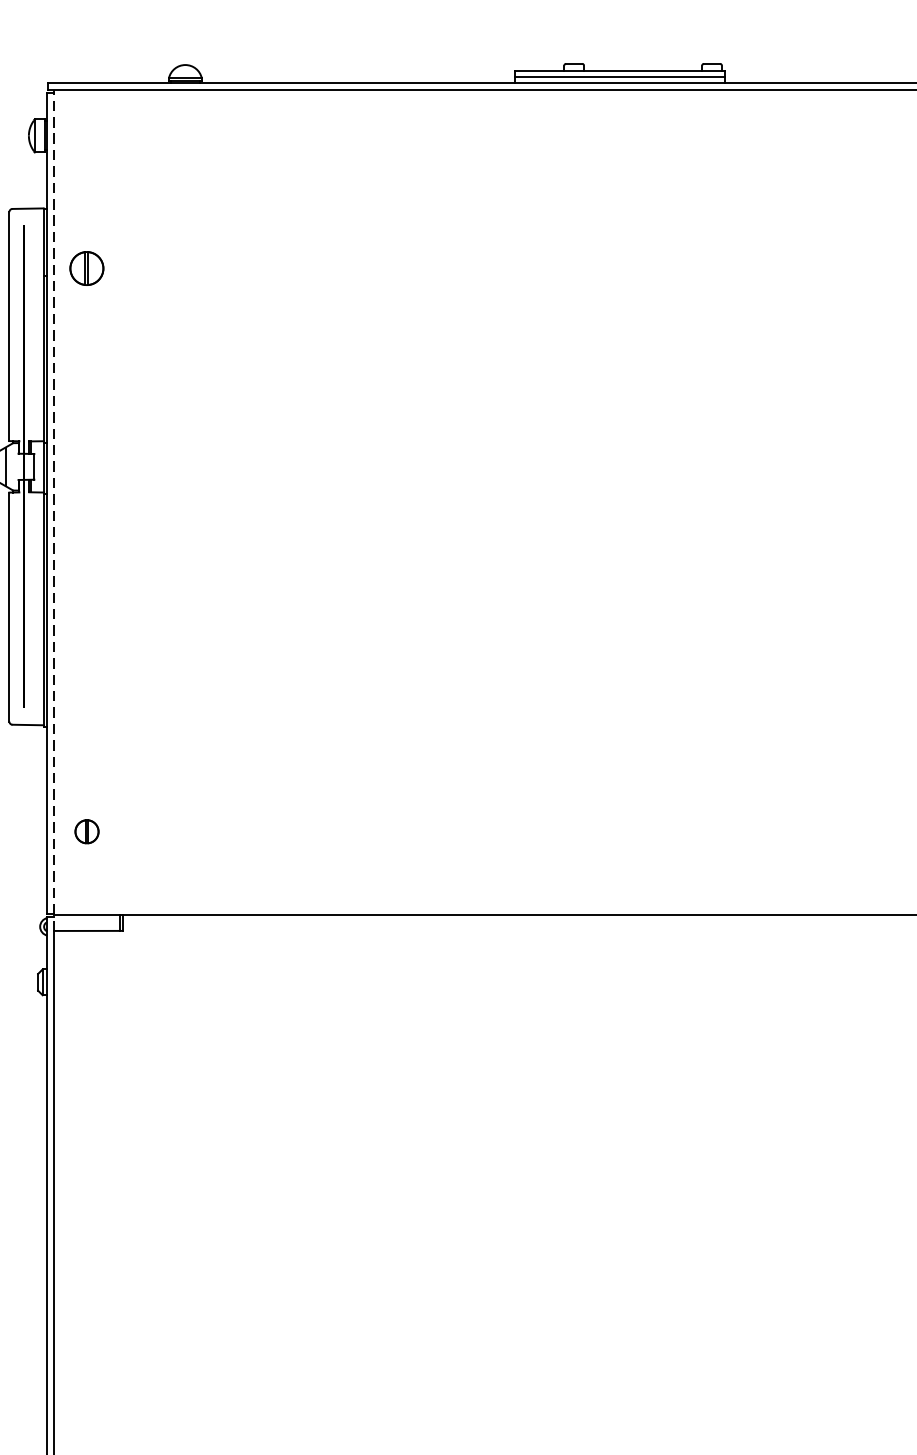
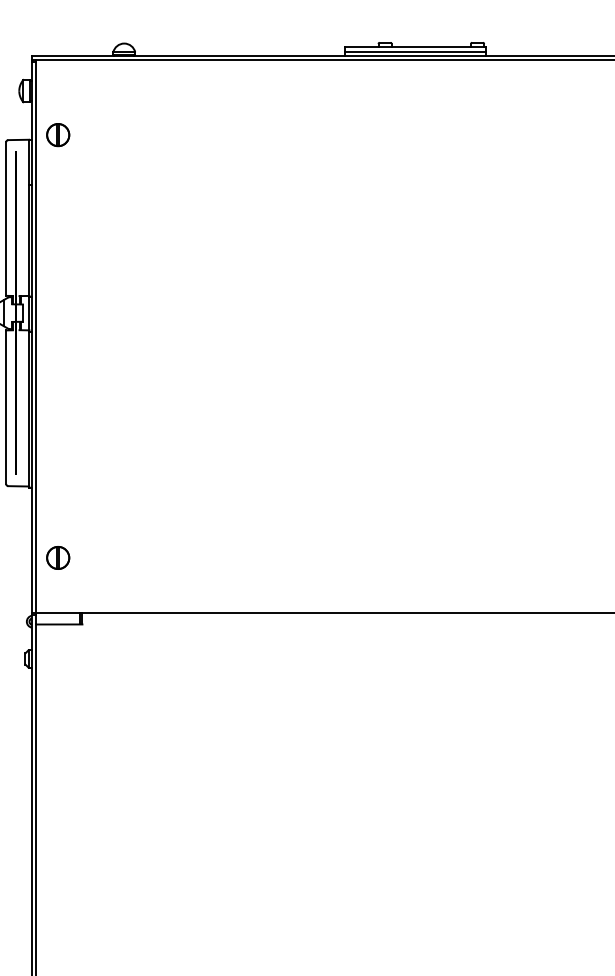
part: (87, 269) -> (58, 135), moved
line: (54, 509) -> (36, 341), dashed -> solid
part: (87, 831) -> (58, 557), size x1.43

